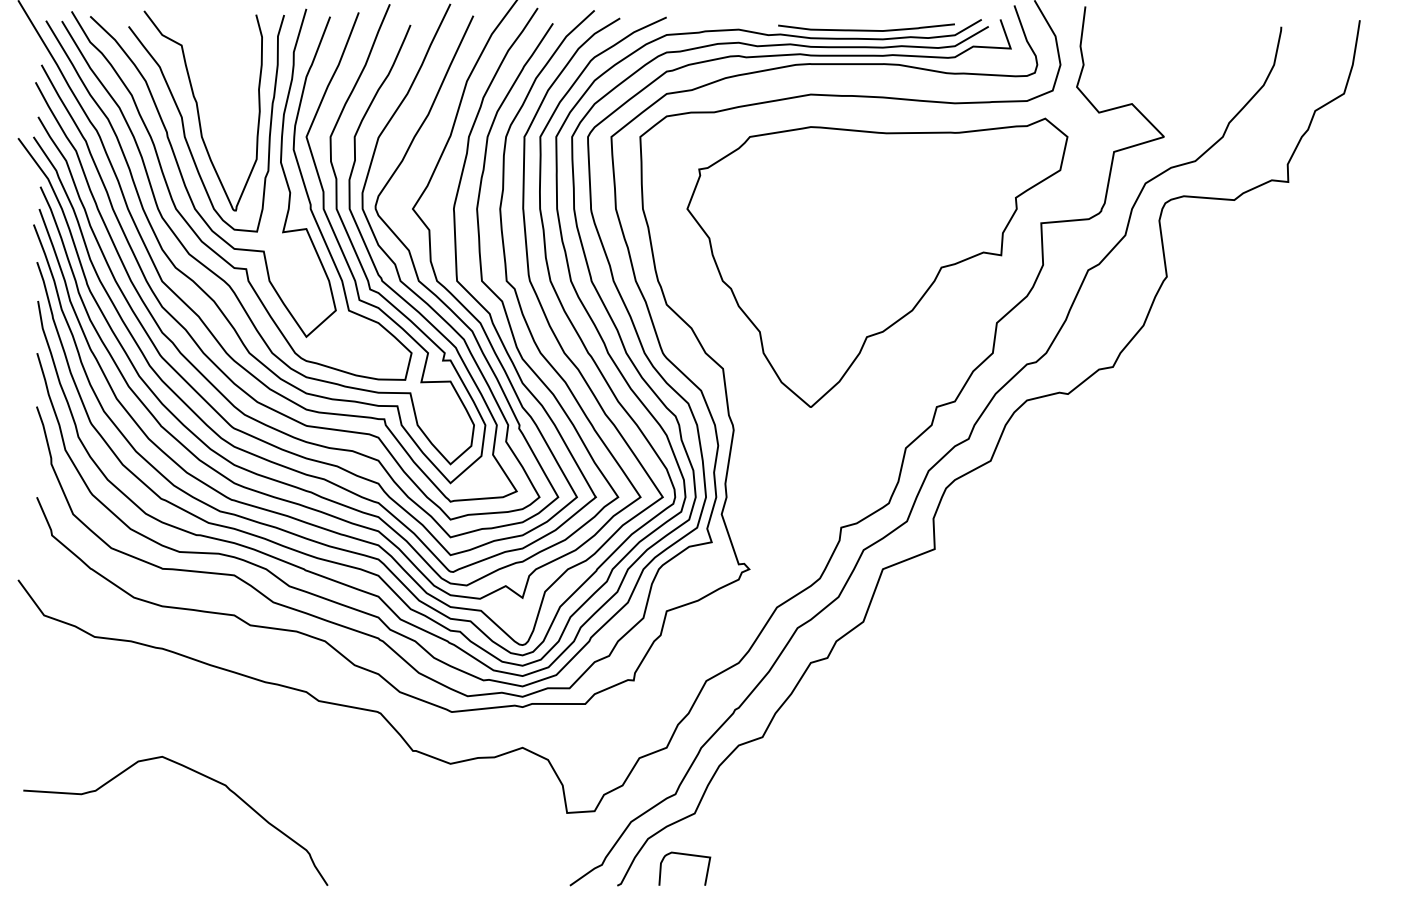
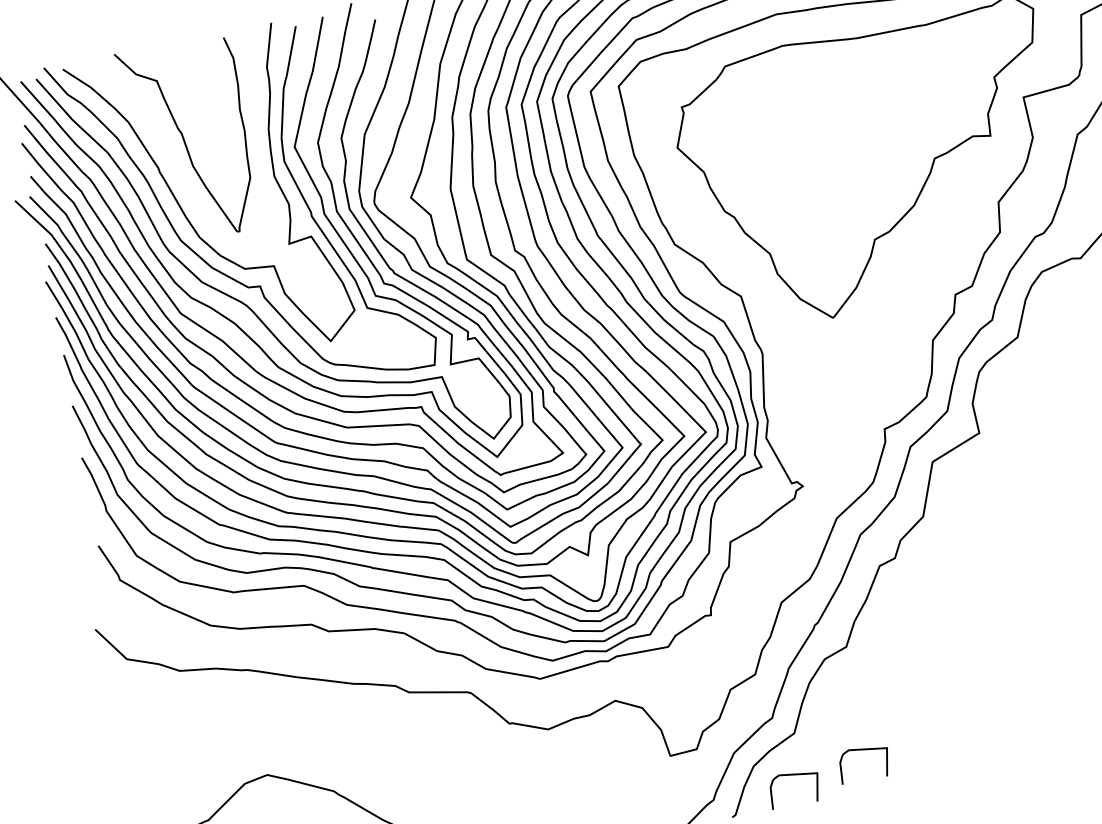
curve: (184, 126) -> (174, 159), removed
curve: (758, 843) -> (861, 750), added

